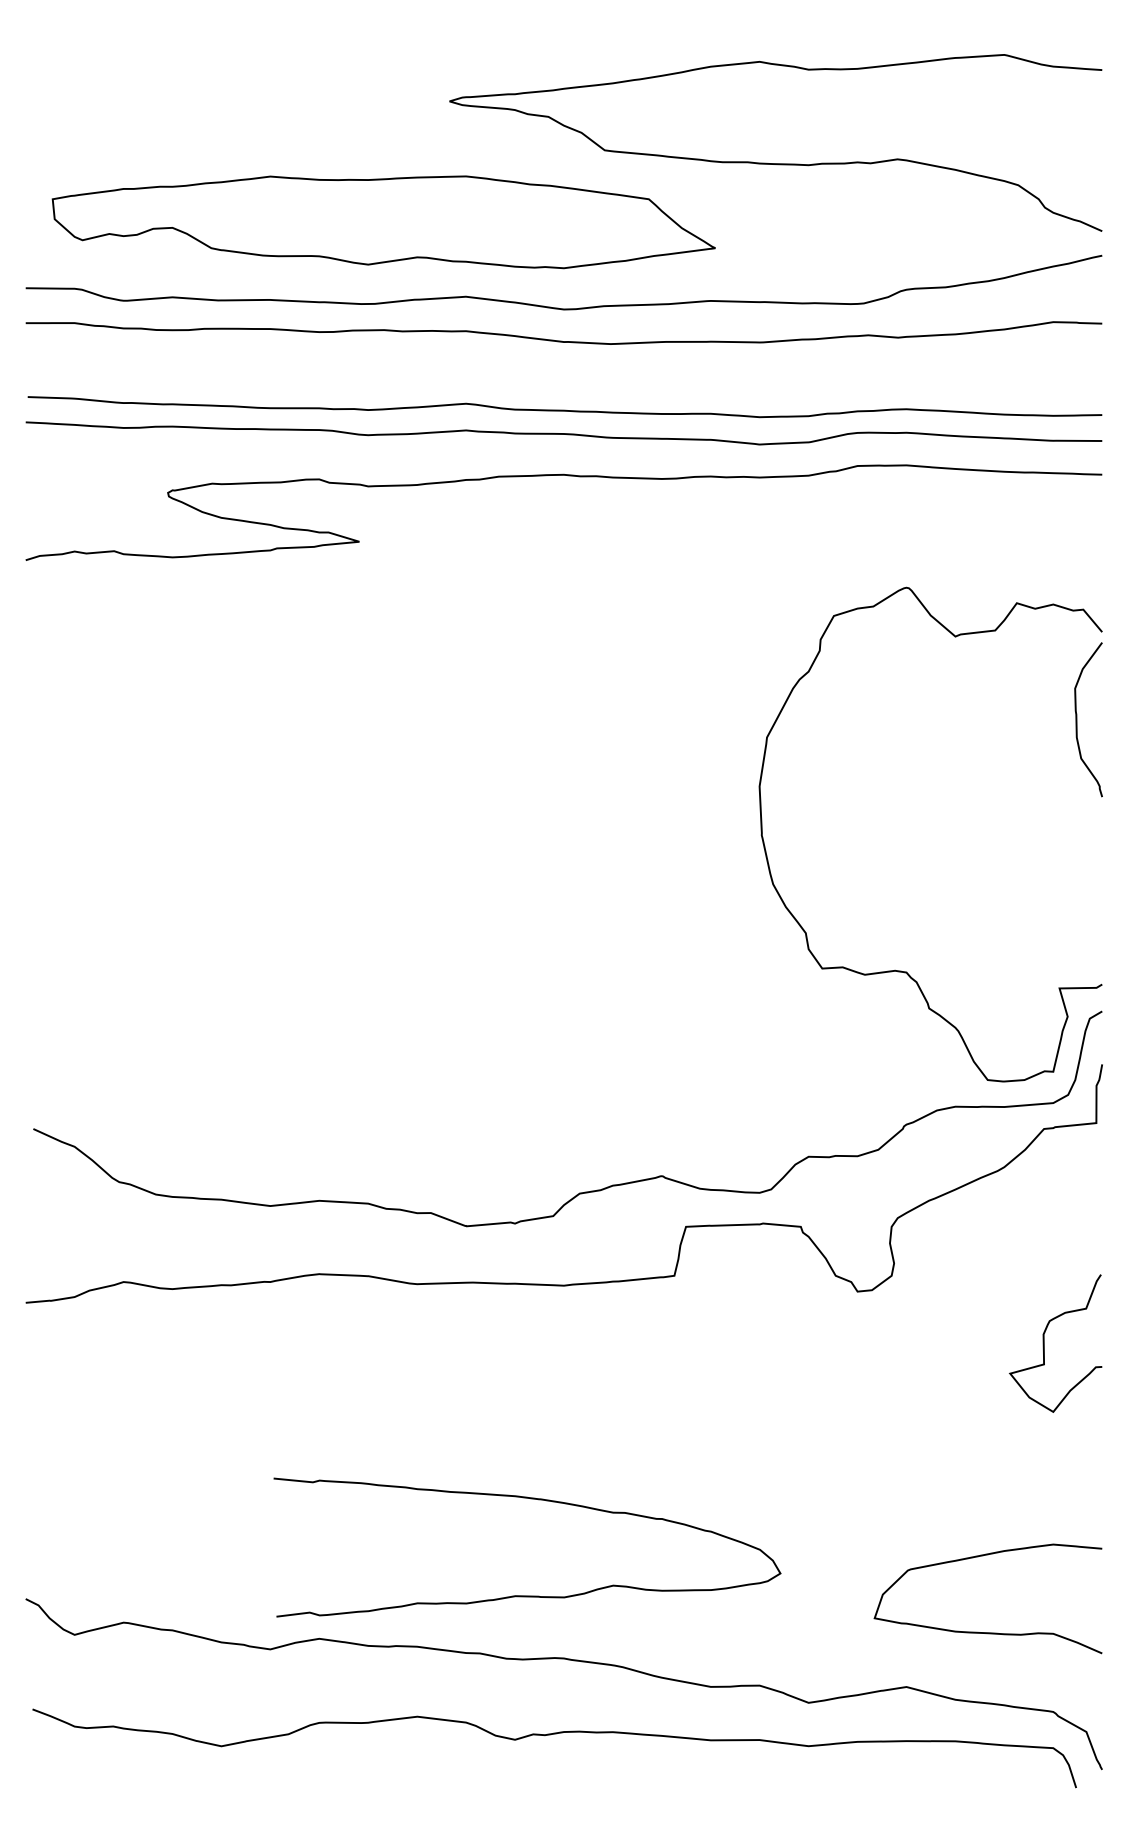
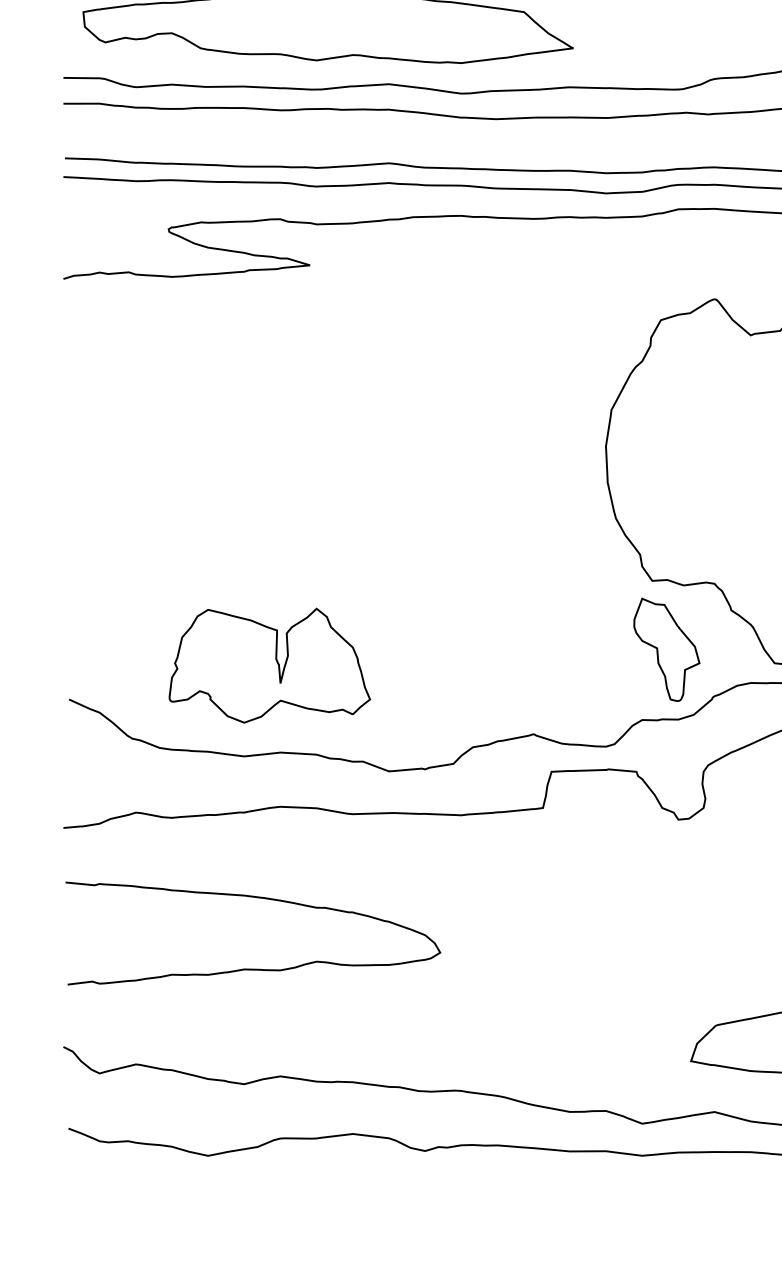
part: (842, 1061) -> (667, 649), added
part: (304, 1083) -> (269, 665), added
curve: (527, 1595) -> (253, 968), moved

